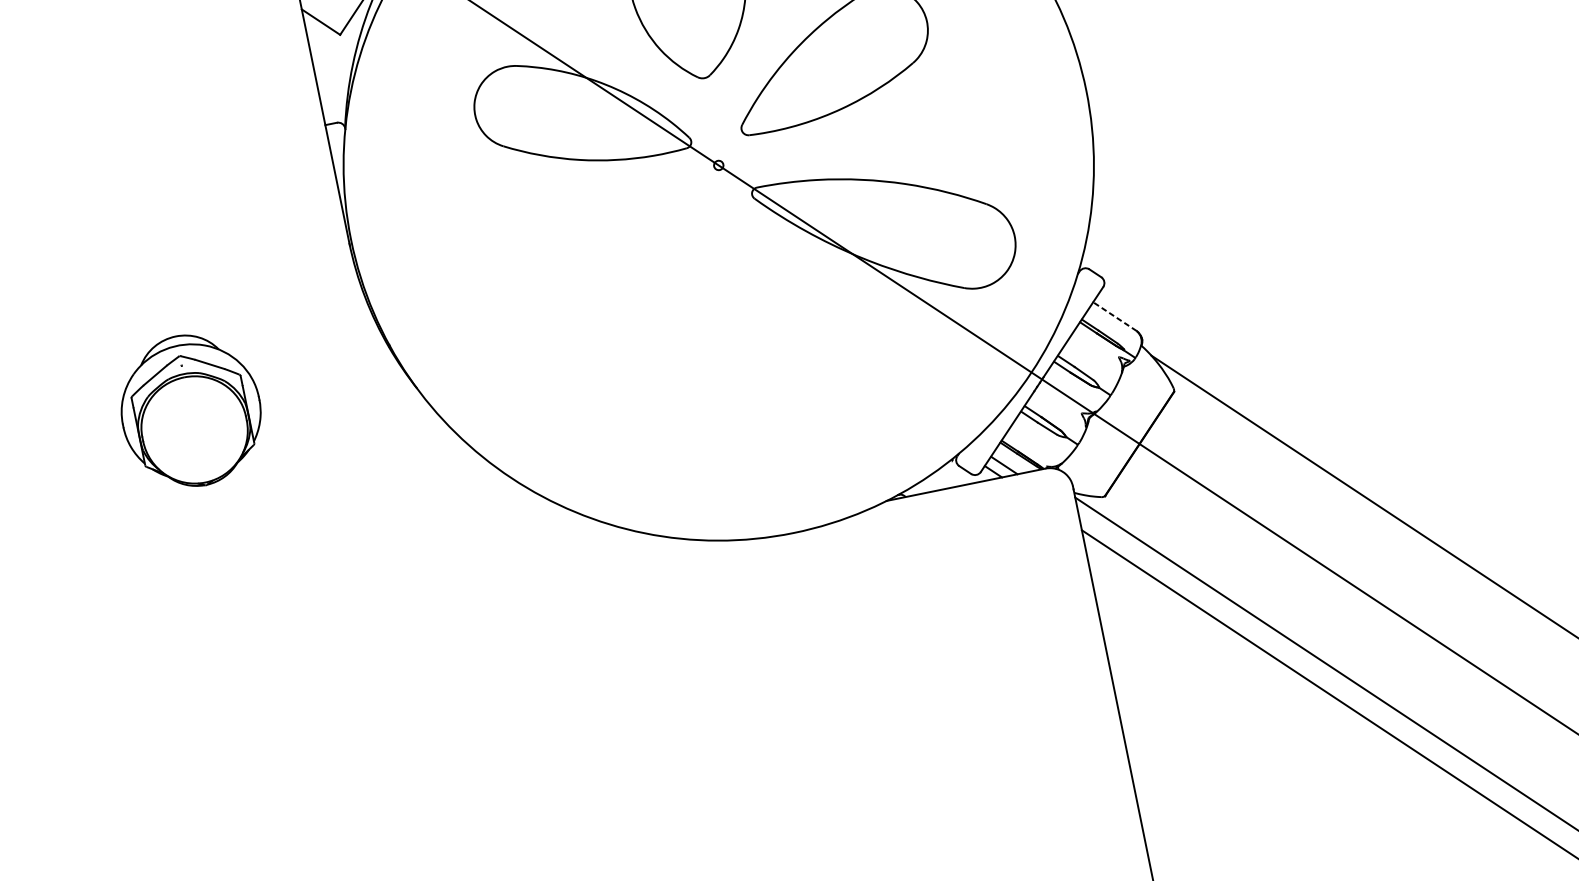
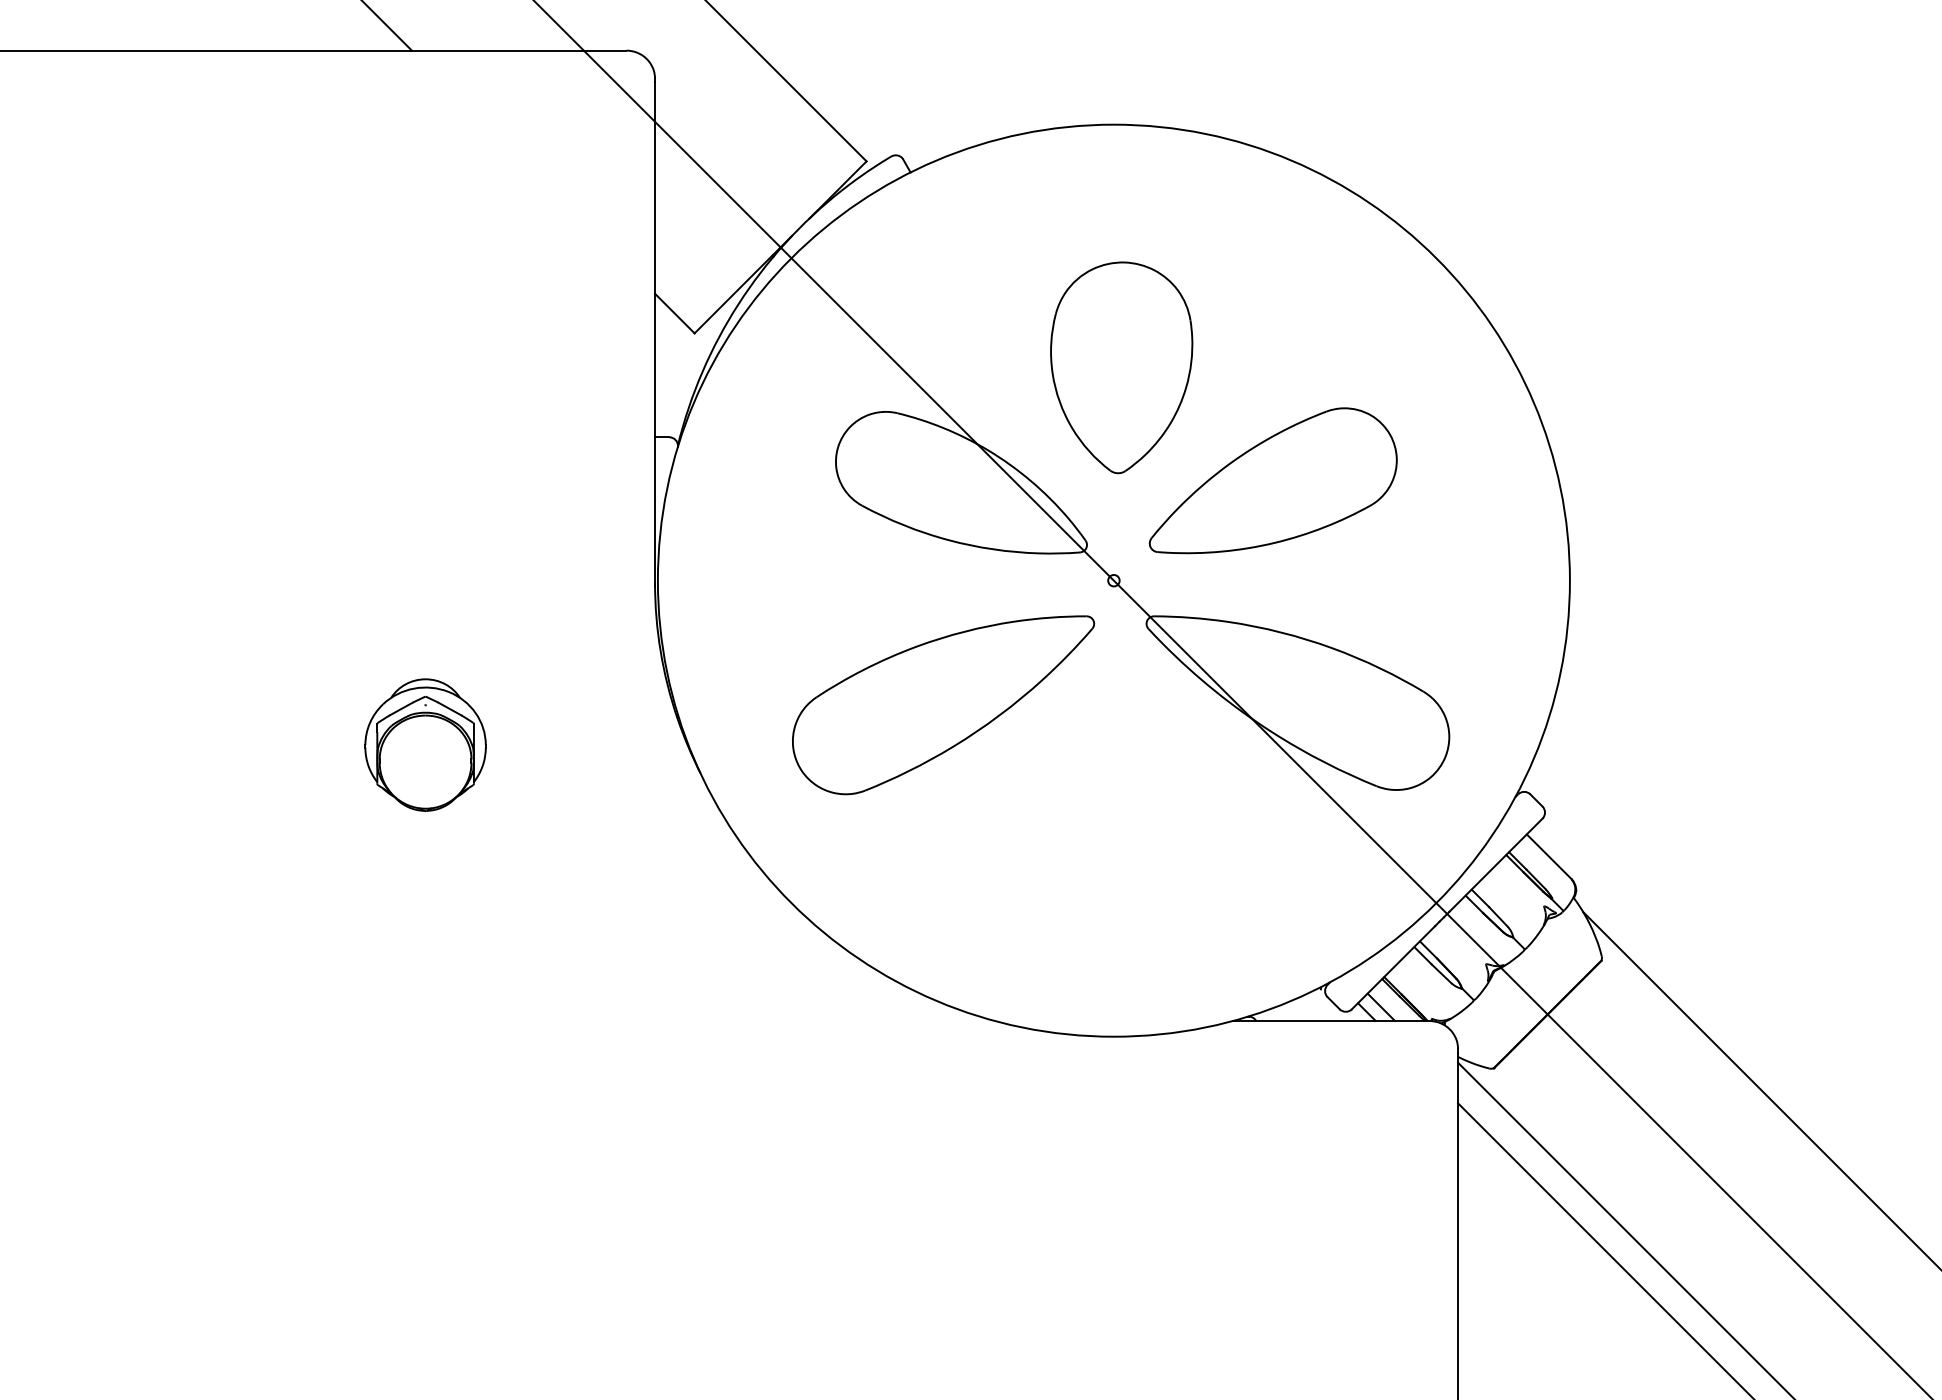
part: (601, 294) -> (943, 705), added
line: (1115, 316) -> (1549, 856), dashed -> solid
part: (190, 411) -> (425, 745), size x0.71

